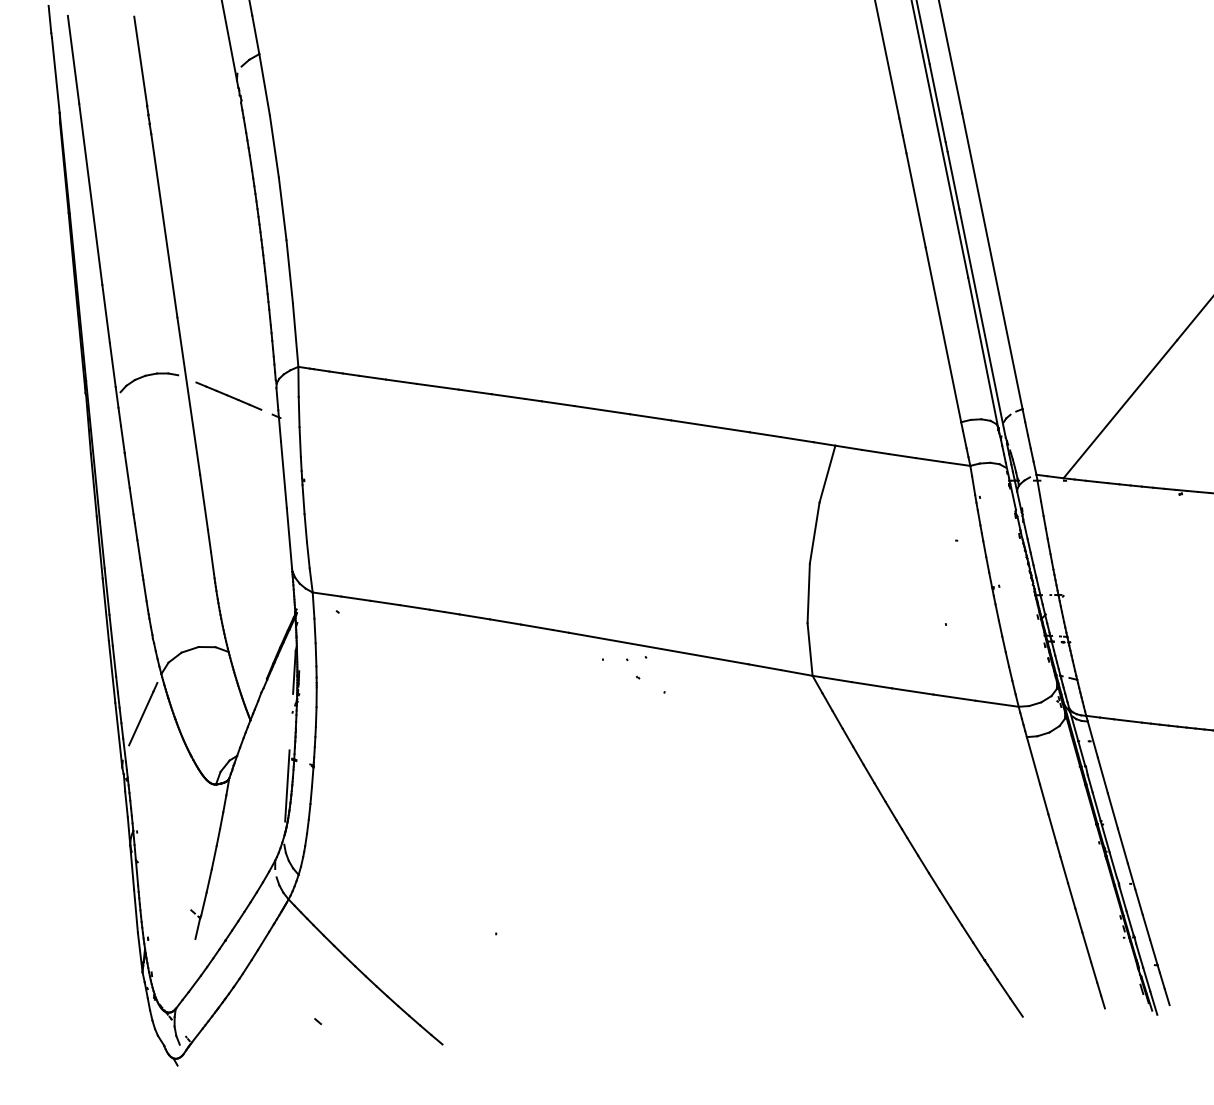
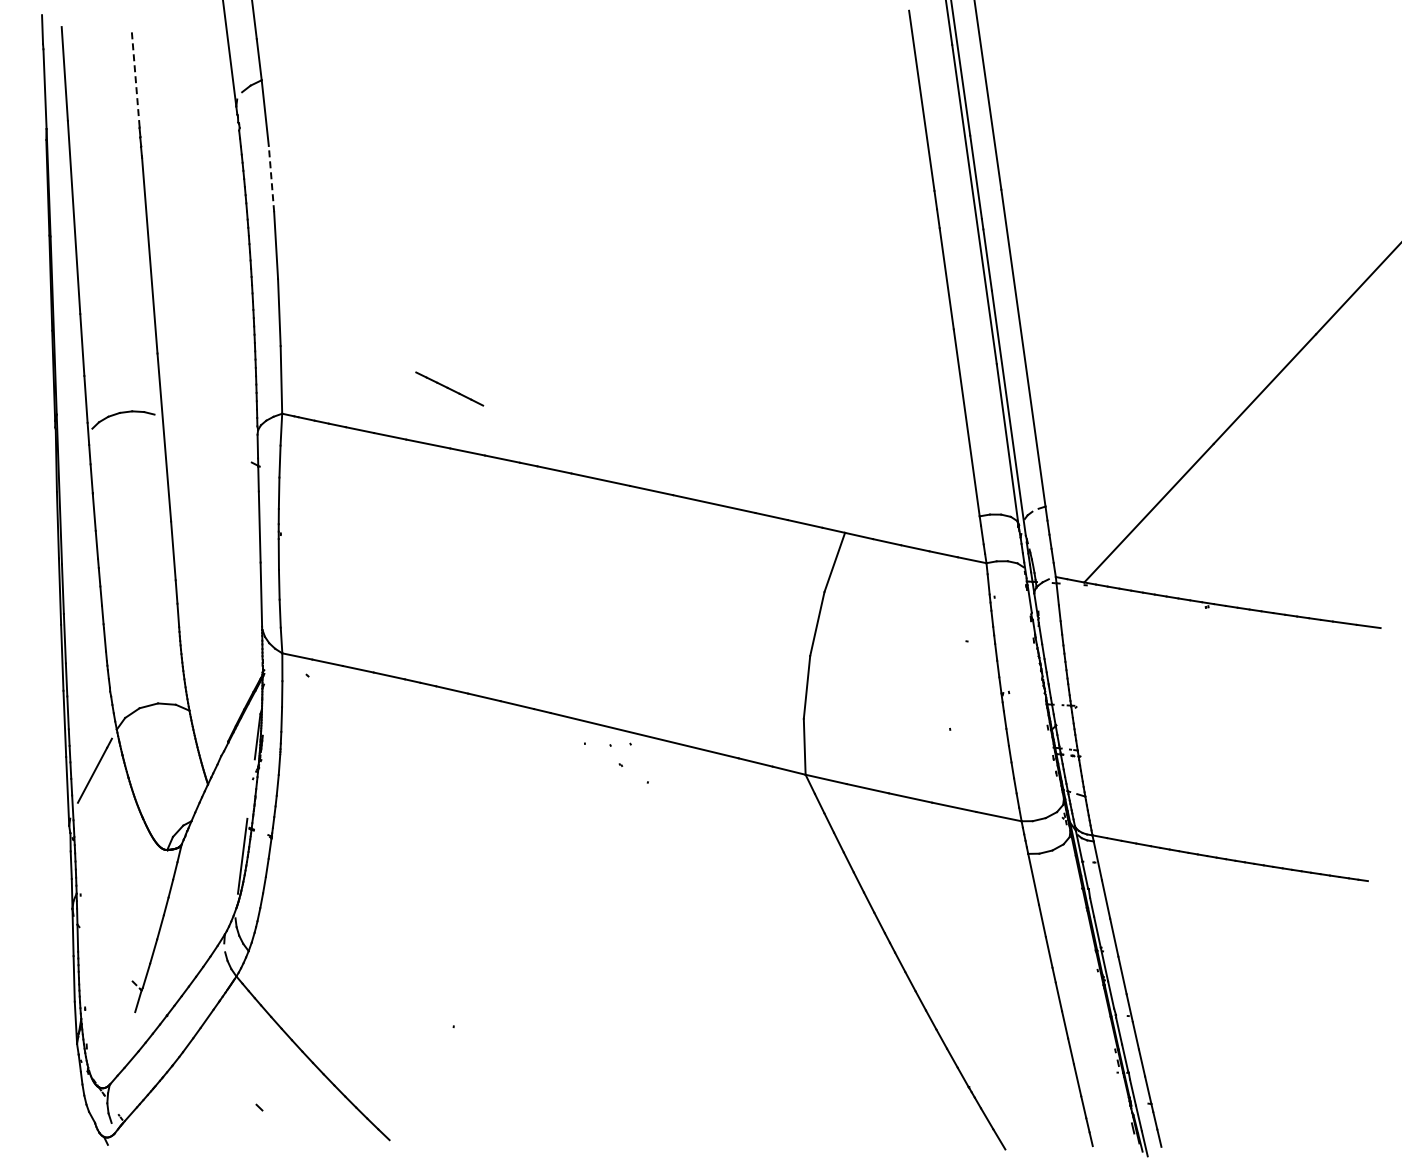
line: (140, 60) -> (135, 79), solid -> dashed
line: (274, 146) -> (271, 178), solid -> dashed
line: (228, 395) -> (449, 388), moved

